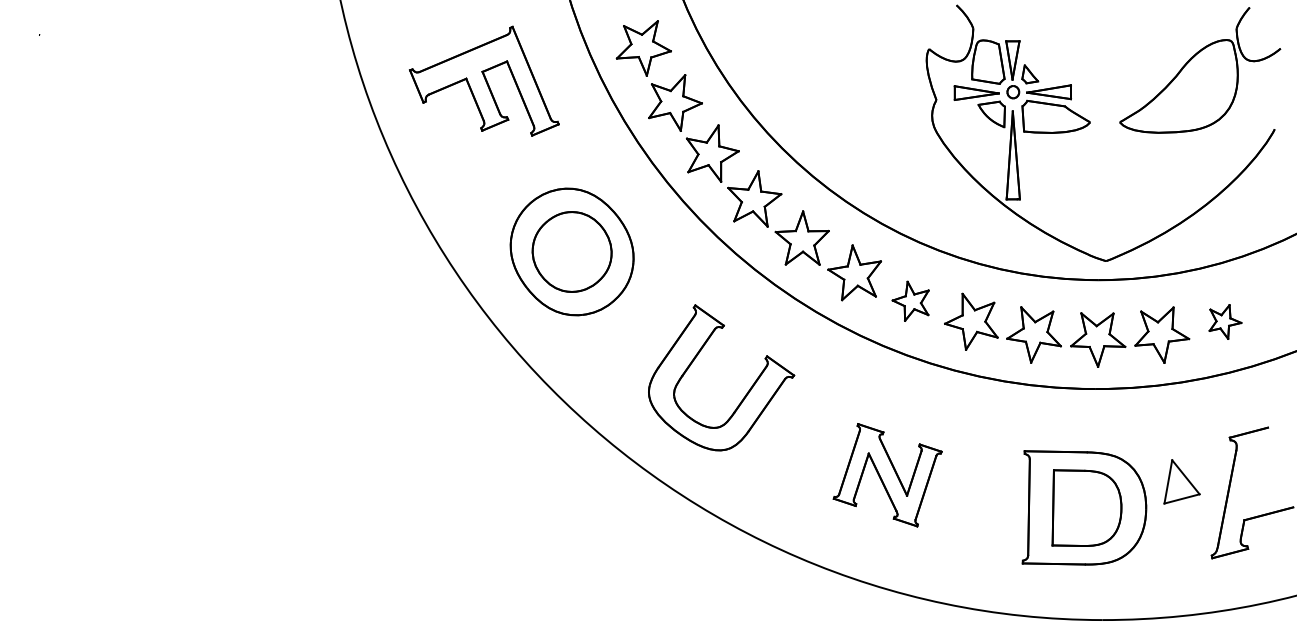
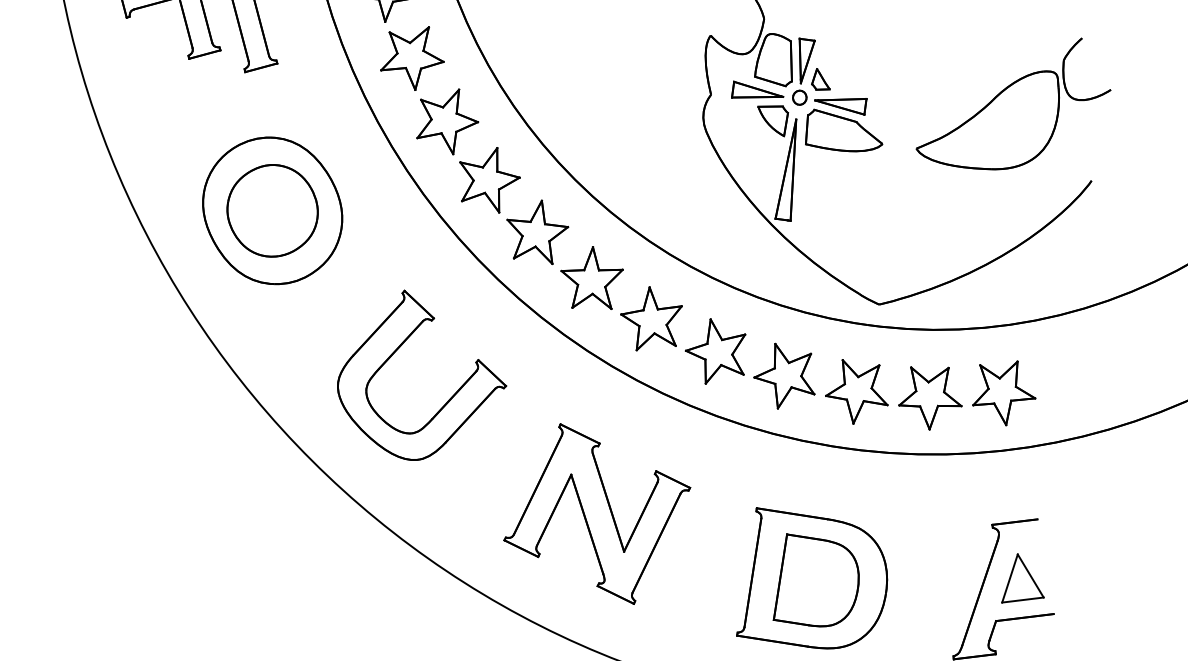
part: (910, 301) -> (650, 319), size x1.43
part: (1225, 321) -> (1005, 391), size x1.67
part: (887, 475) -> (596, 514), size x1.43
part: (1181, 481) -> (1025, 580), moved

